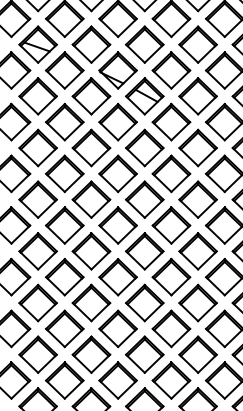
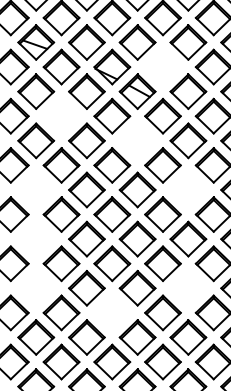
part: (171, 70) -> (163, 67), removed
part: (64, 121) -> (61, 115), removed
part: (144, 147) -> (137, 140), removed
part: (37, 199) -> (35, 189), removed
part: (197, 199) -> (187, 189), removed
part: (37, 251) -> (35, 239), removed
part: (37, 302) -> (35, 287), removed
part: (197, 302) -> (187, 287), removed
part: (117, 328) -> (111, 312), removed

